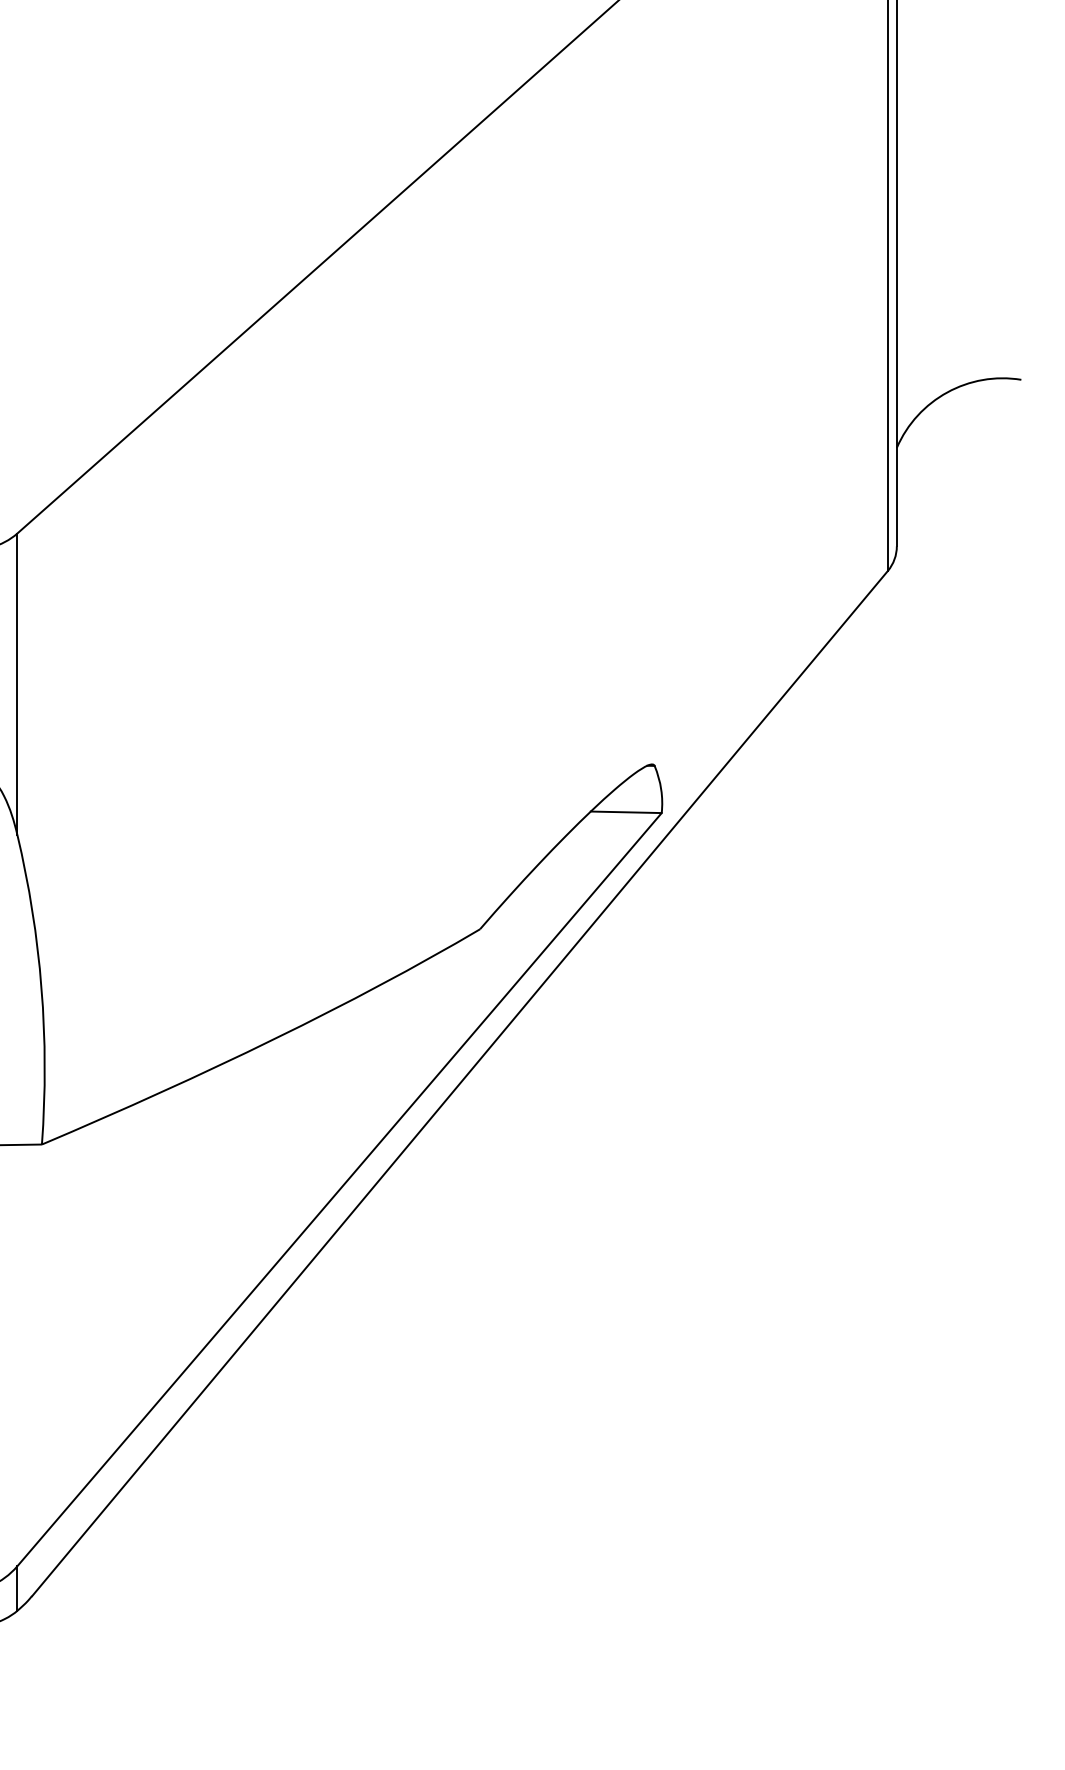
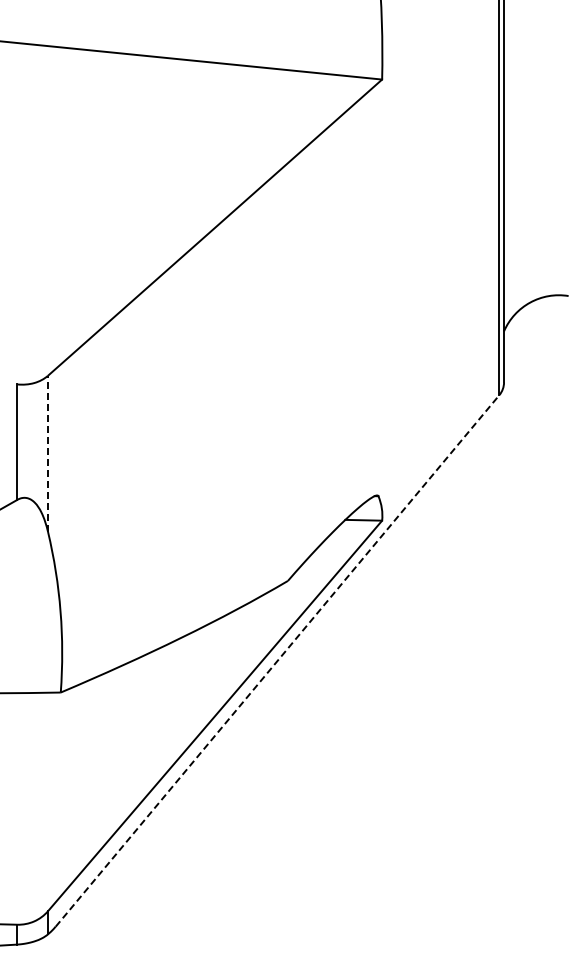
line: (18, 683) -> (48, 453), solid -> dashed
line: (459, 1082) -> (277, 660), solid -> dashed

